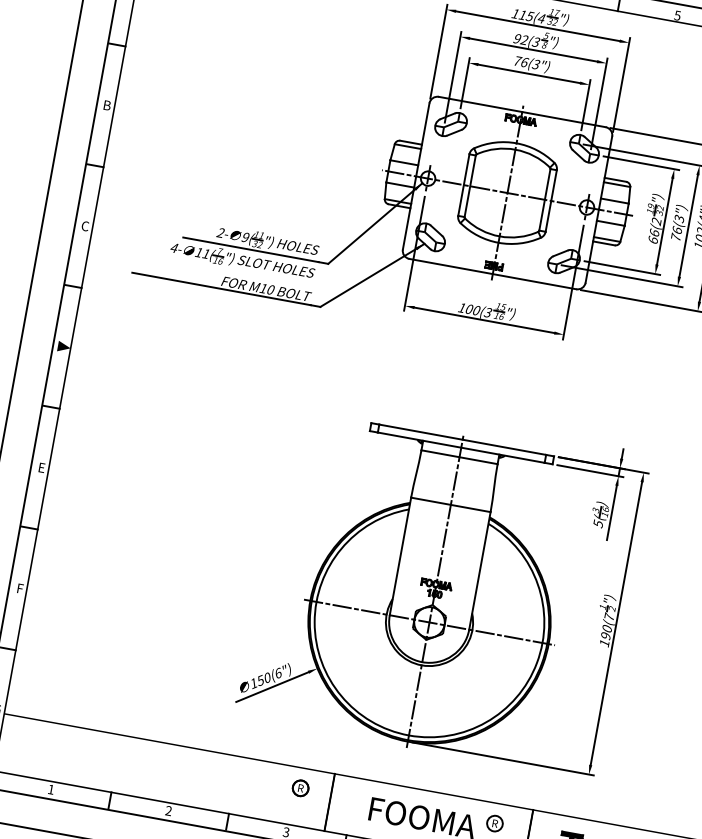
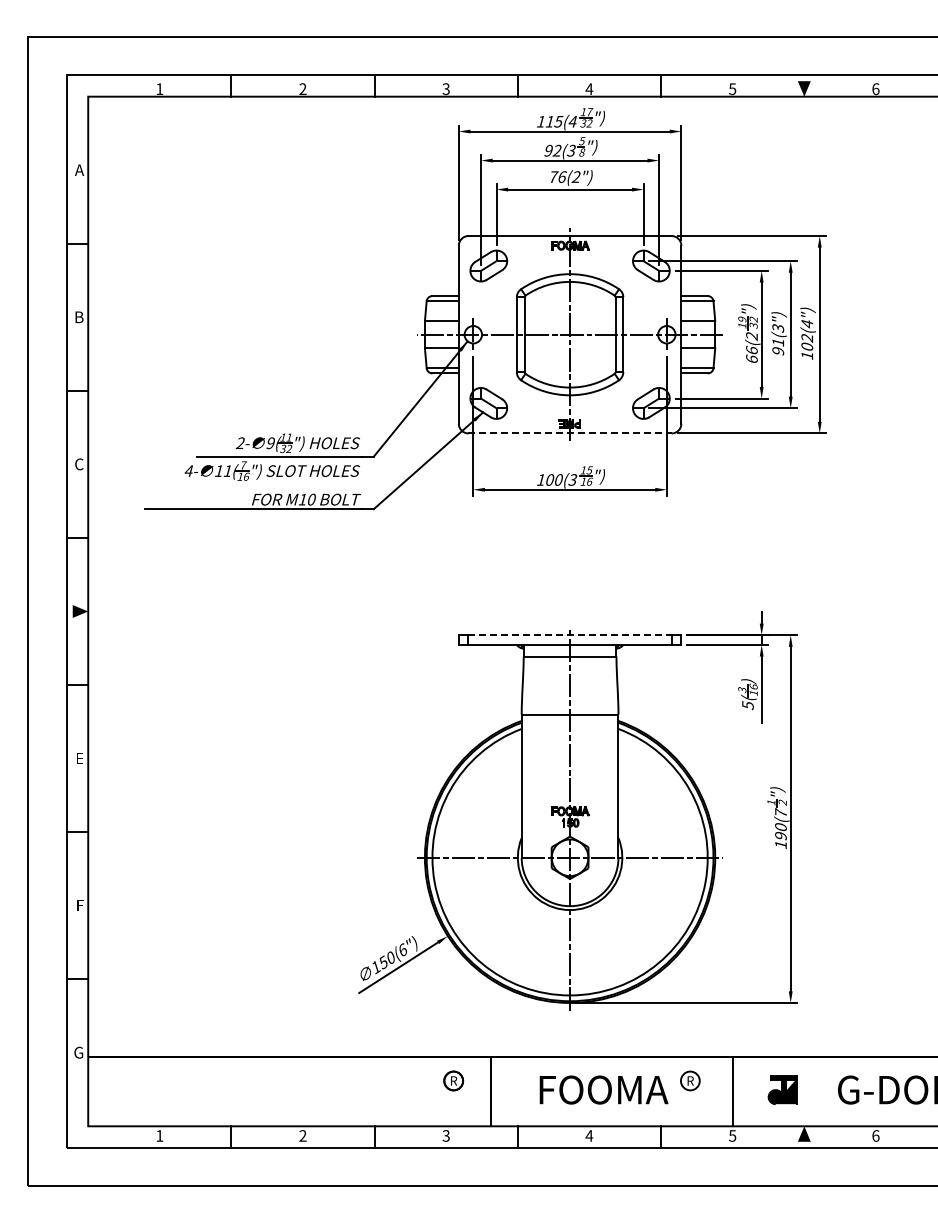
text: (535, 64) -> (575, 177), (3") -> (2")
text: (676, 233) -> (778, 346), 76 -> 91
line: (493, 274) -> (570, 433), solid -> dashed
line: (463, 440) -> (570, 635), solid -> dashed

